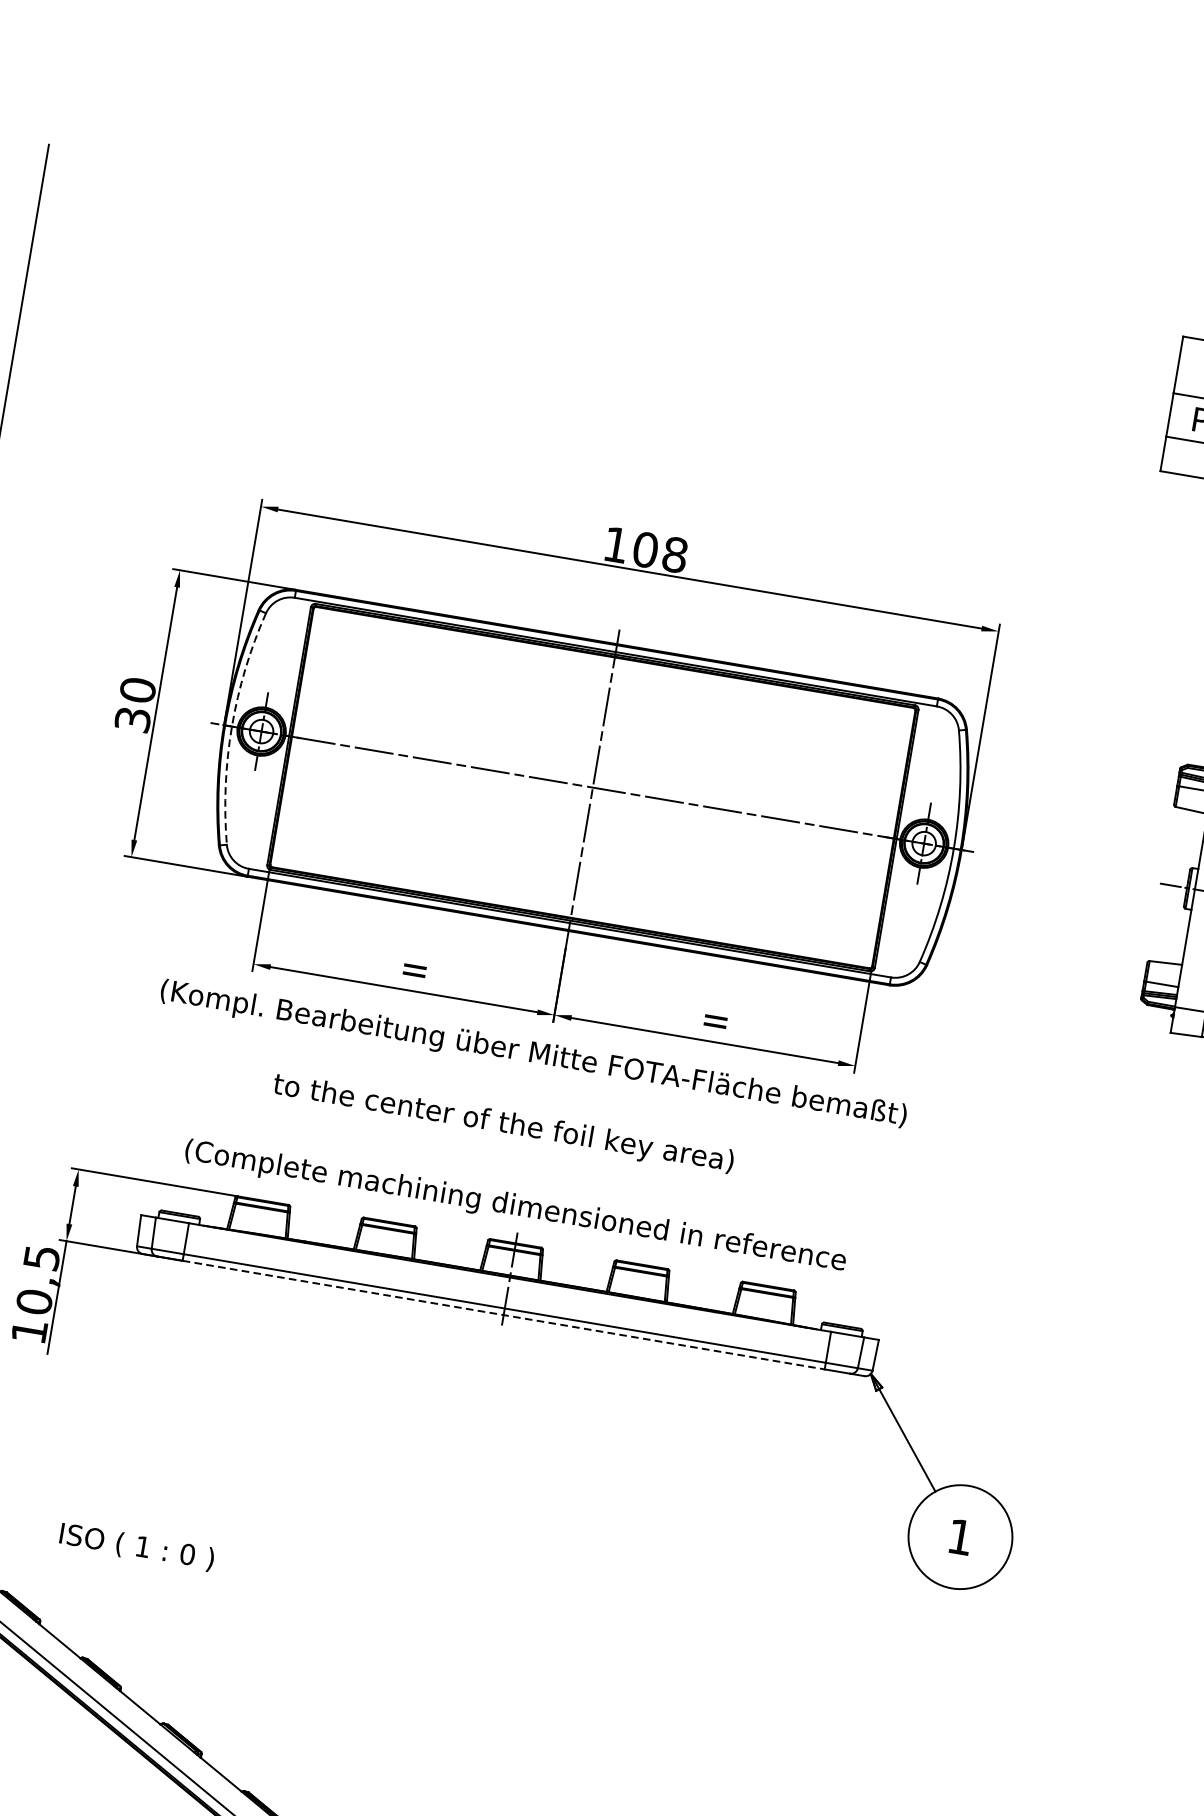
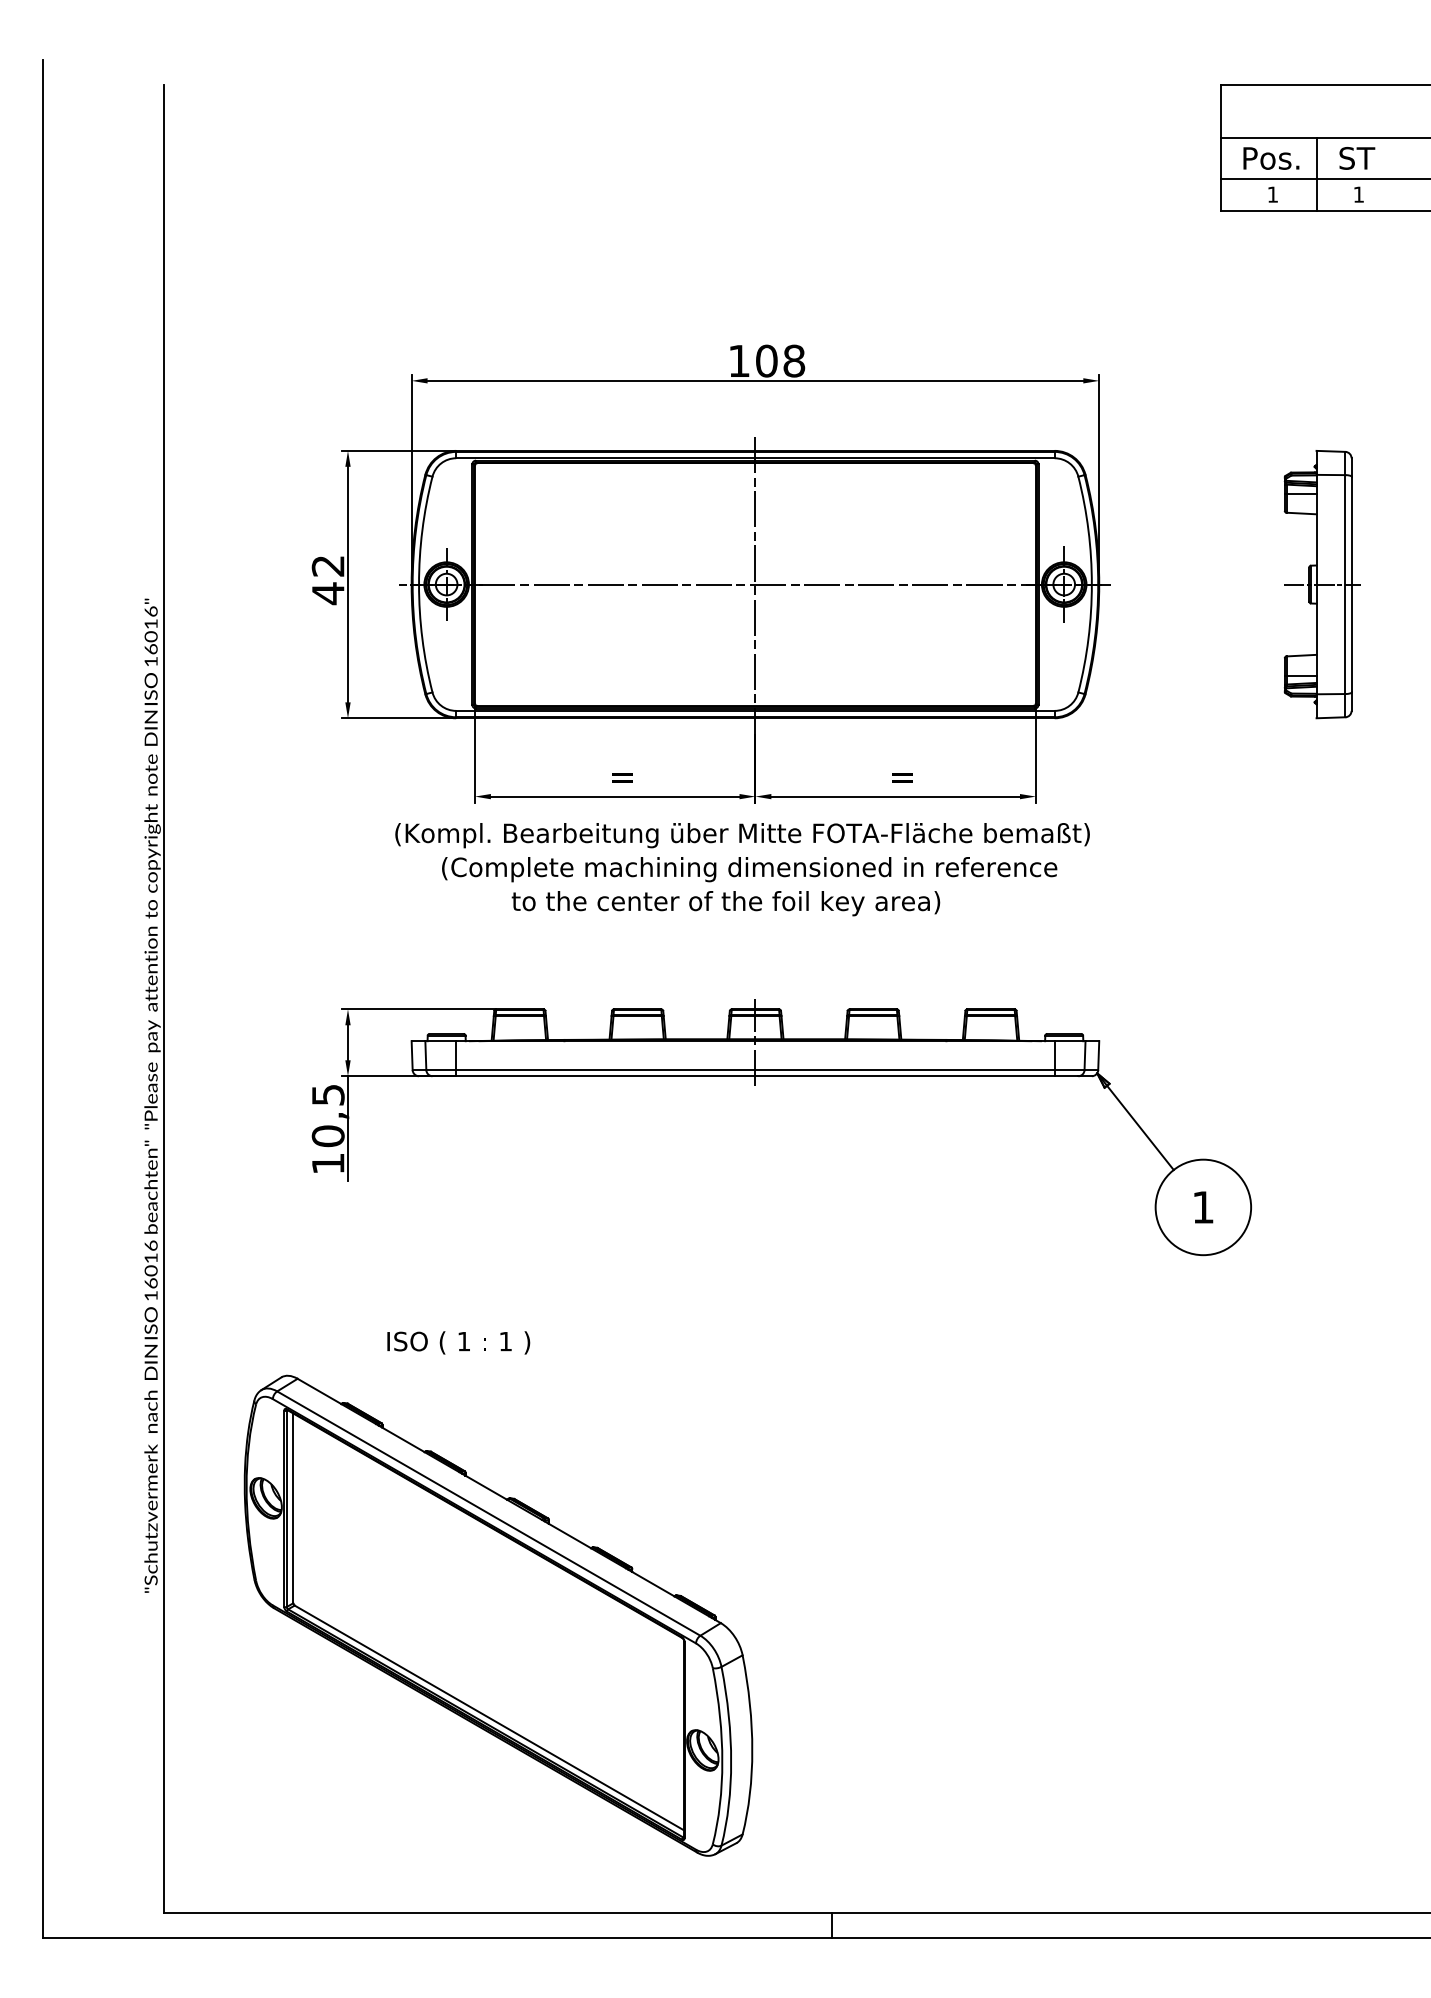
text: (134, 705) -> (327, 580), 30 -> 42
arc: (232, 726) -> (419, 584), dashed -> solid
text: (515, 1207) -> (749, 869), moved
line: (503, 1315) -> (755, 1076), dashed -> solid
text: (187, 1554) -> (505, 1341), 0 -> 1

